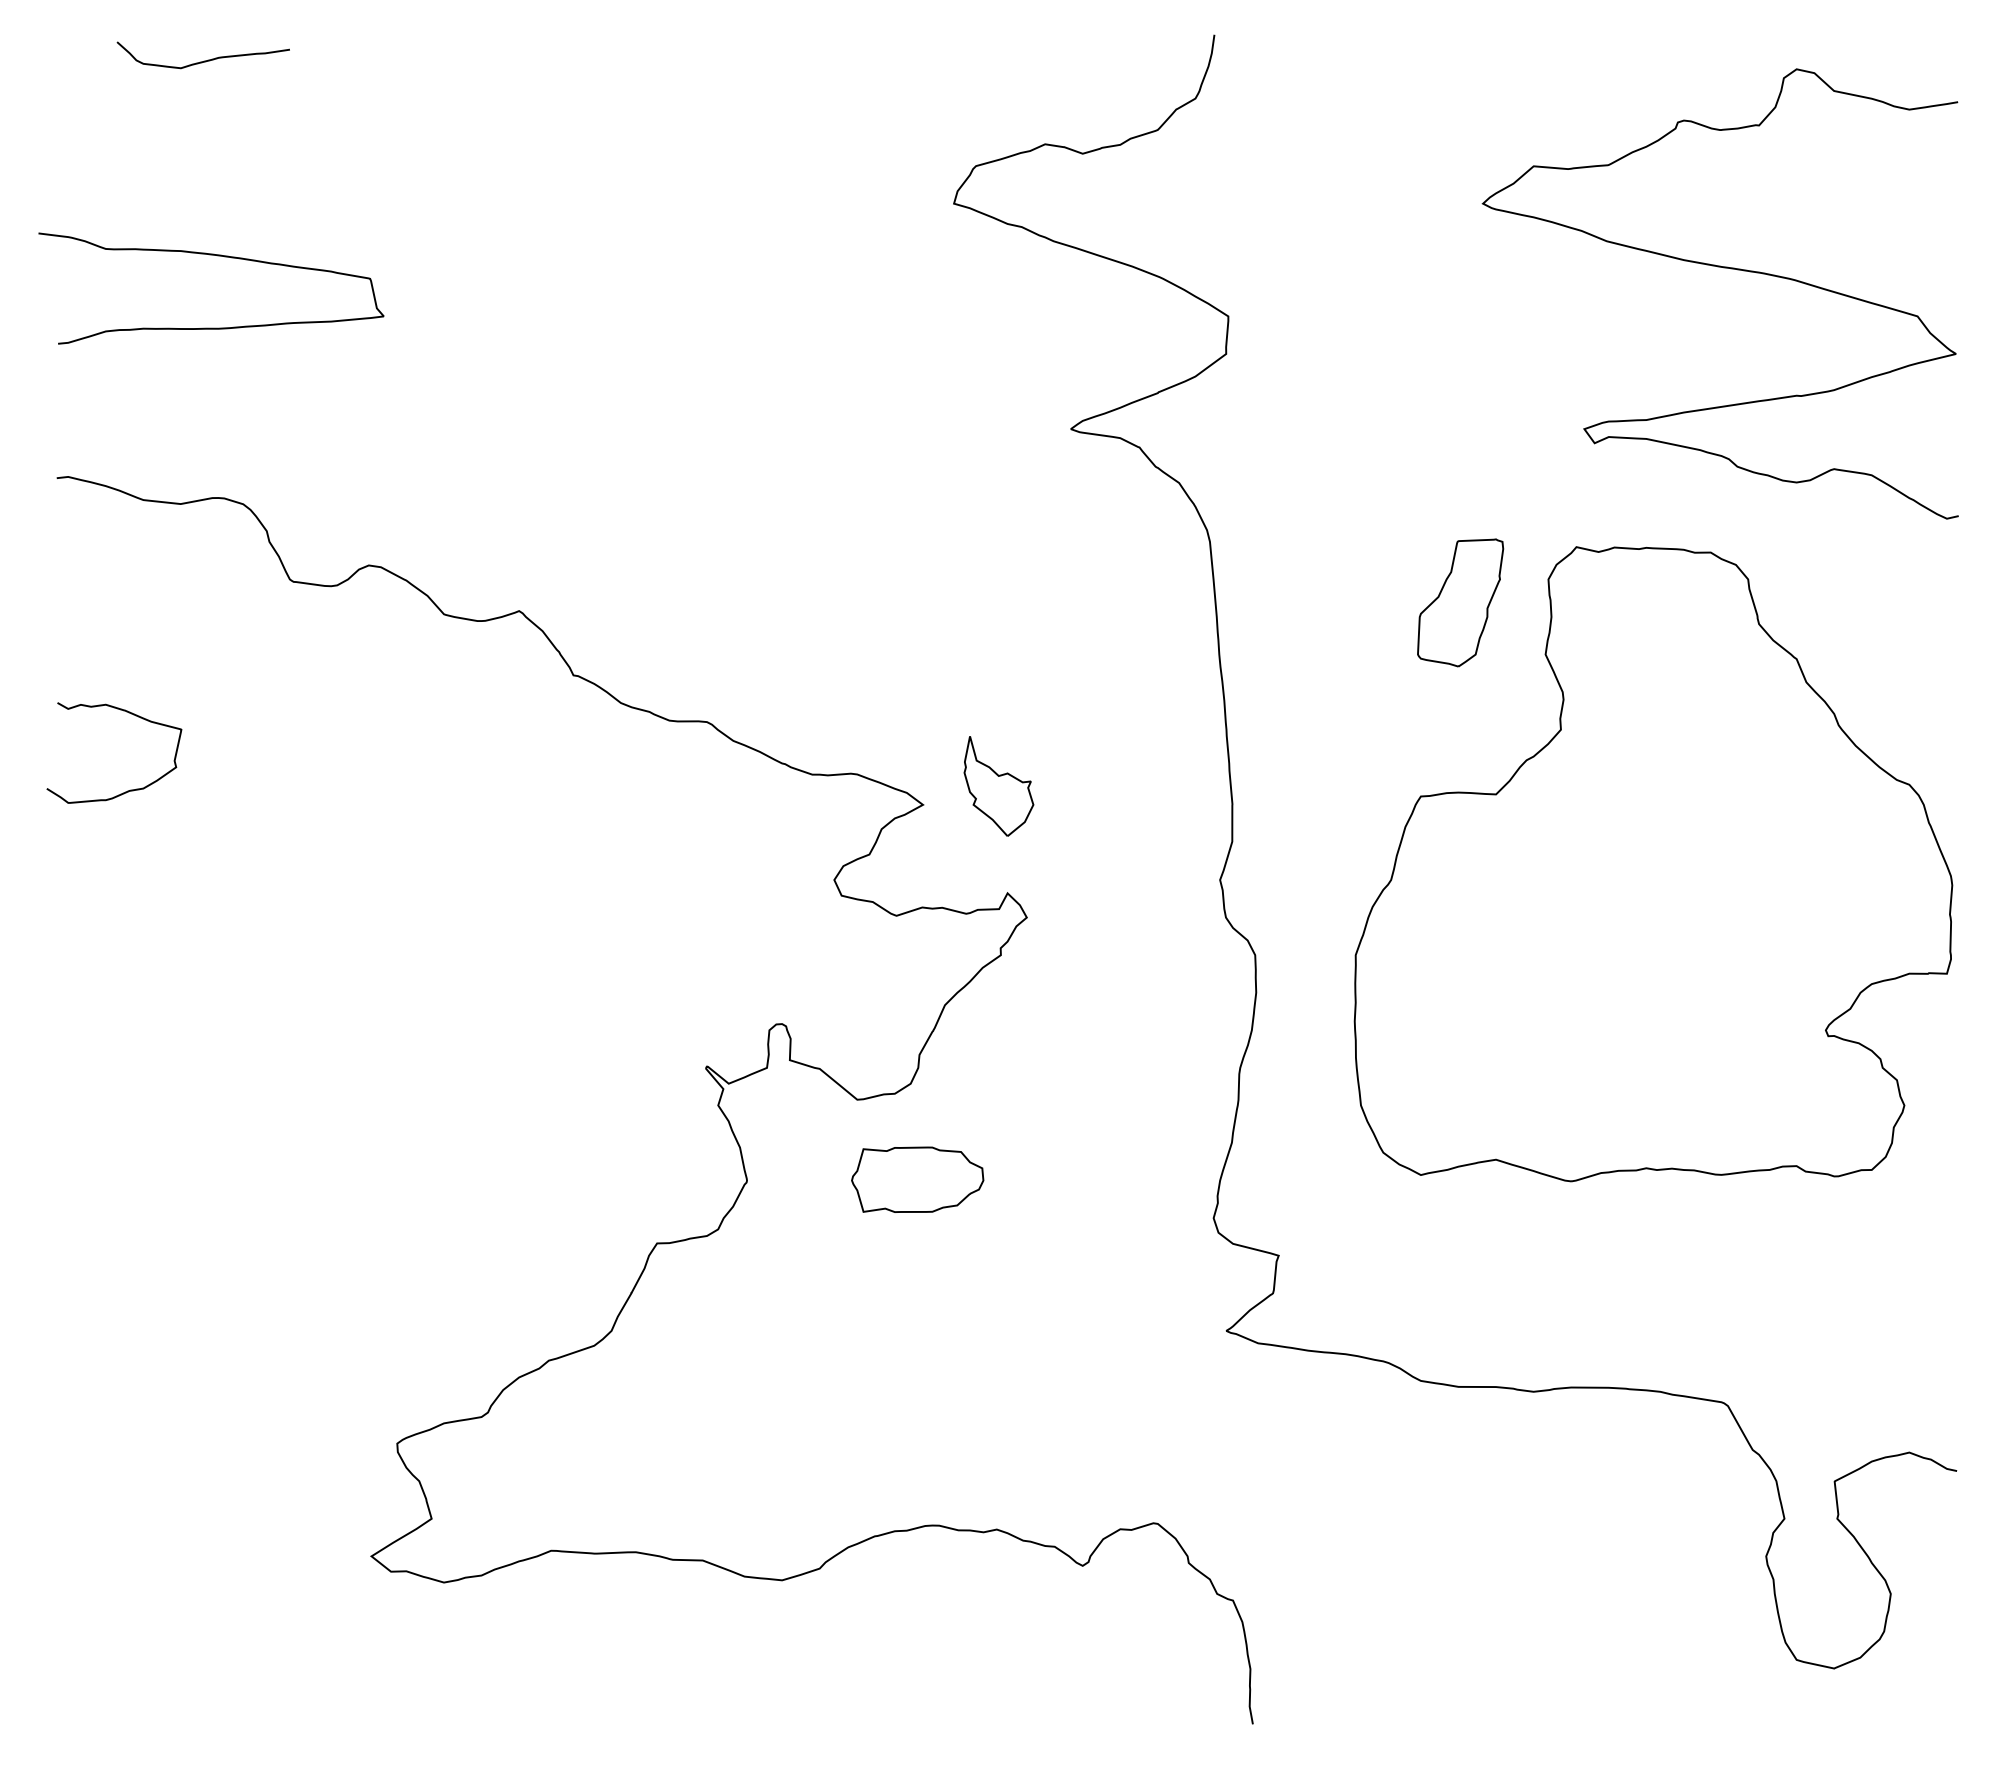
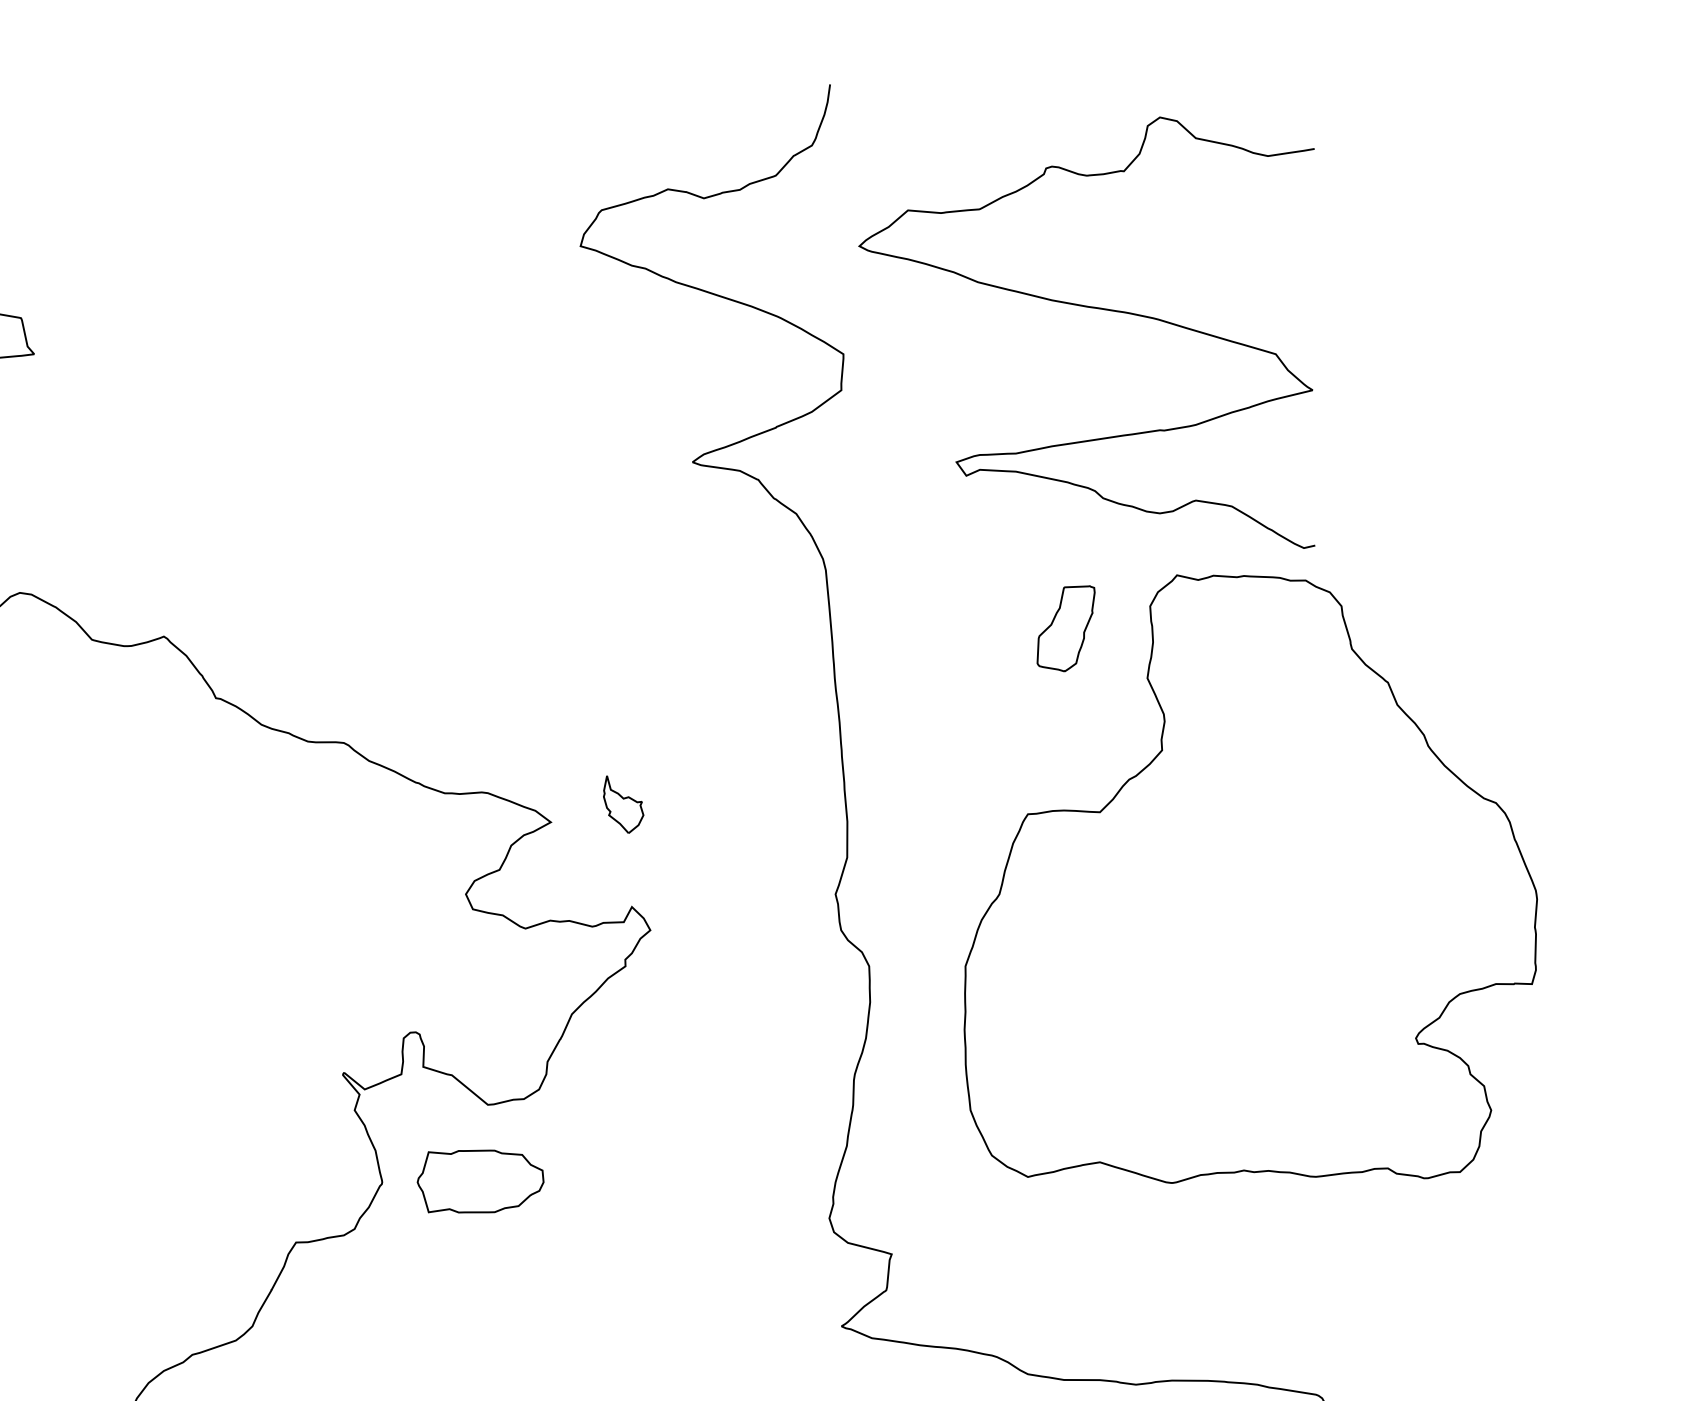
curve: (1723, 268) -> (1089, 308), moved
part: (1460, 602) -> (1065, 628), size x0.7
part: (998, 786) -> (623, 804), size x0.6
part: (917, 1179) -> (480, 1181), moved

